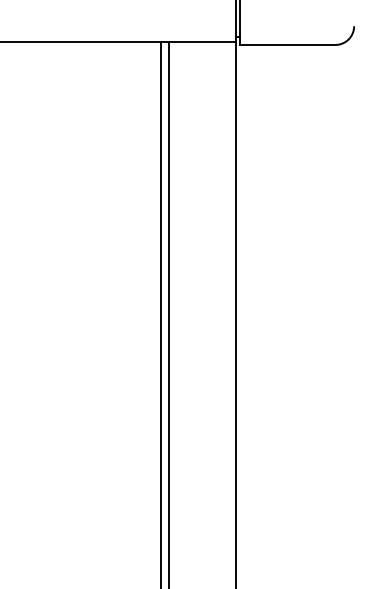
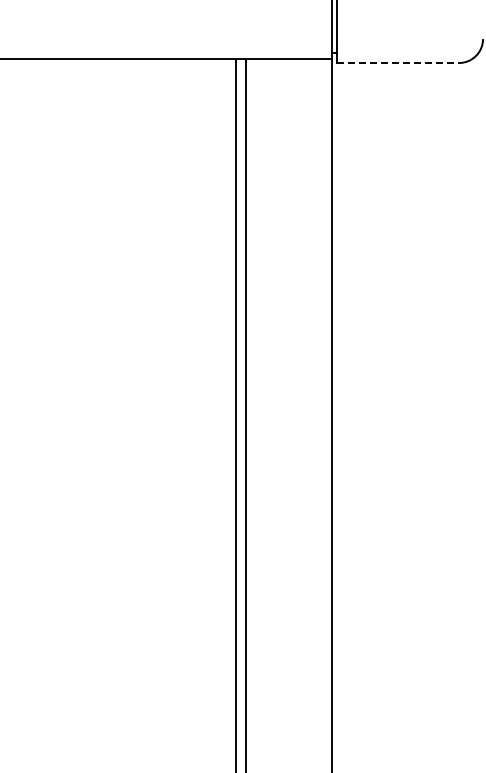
line: (288, 45) -> (398, 63), solid -> dashed

